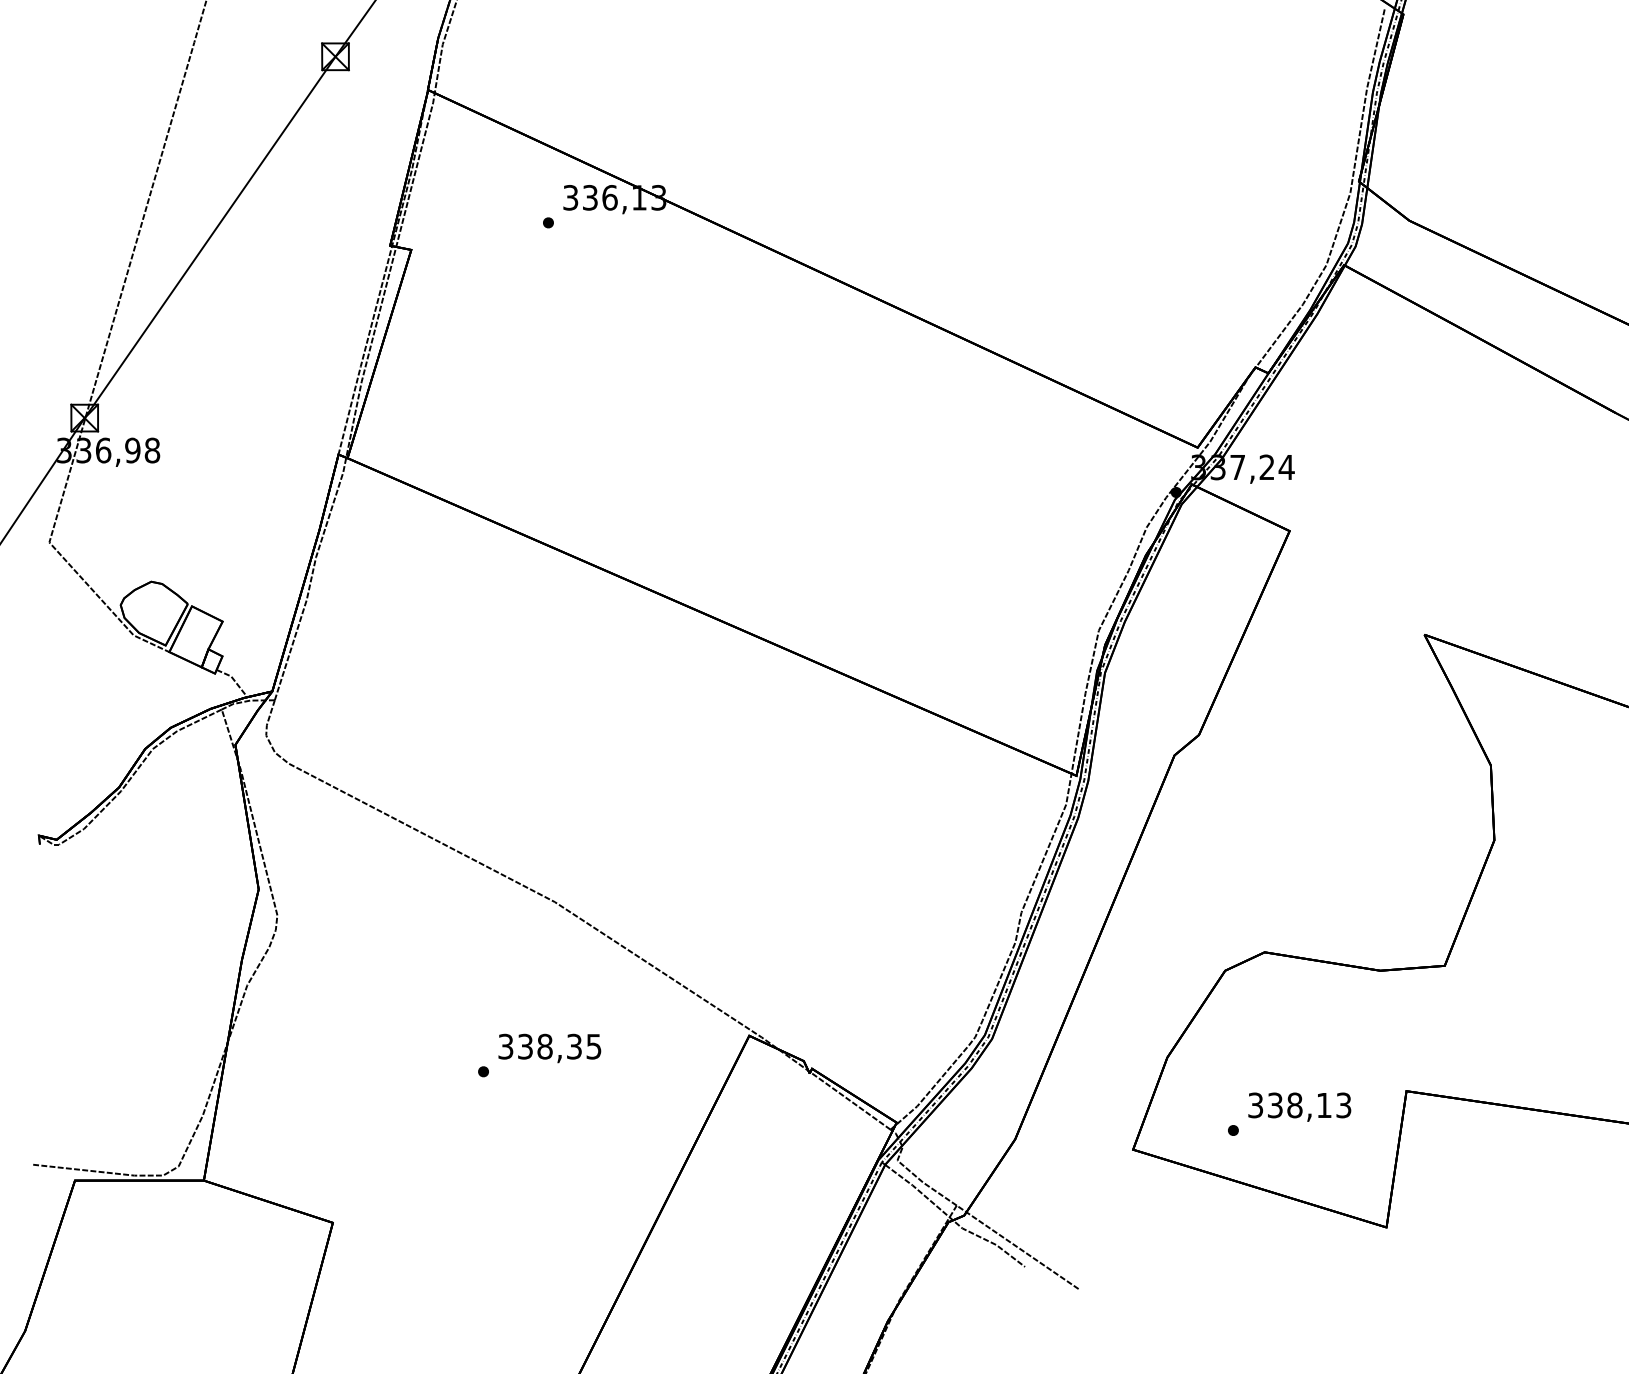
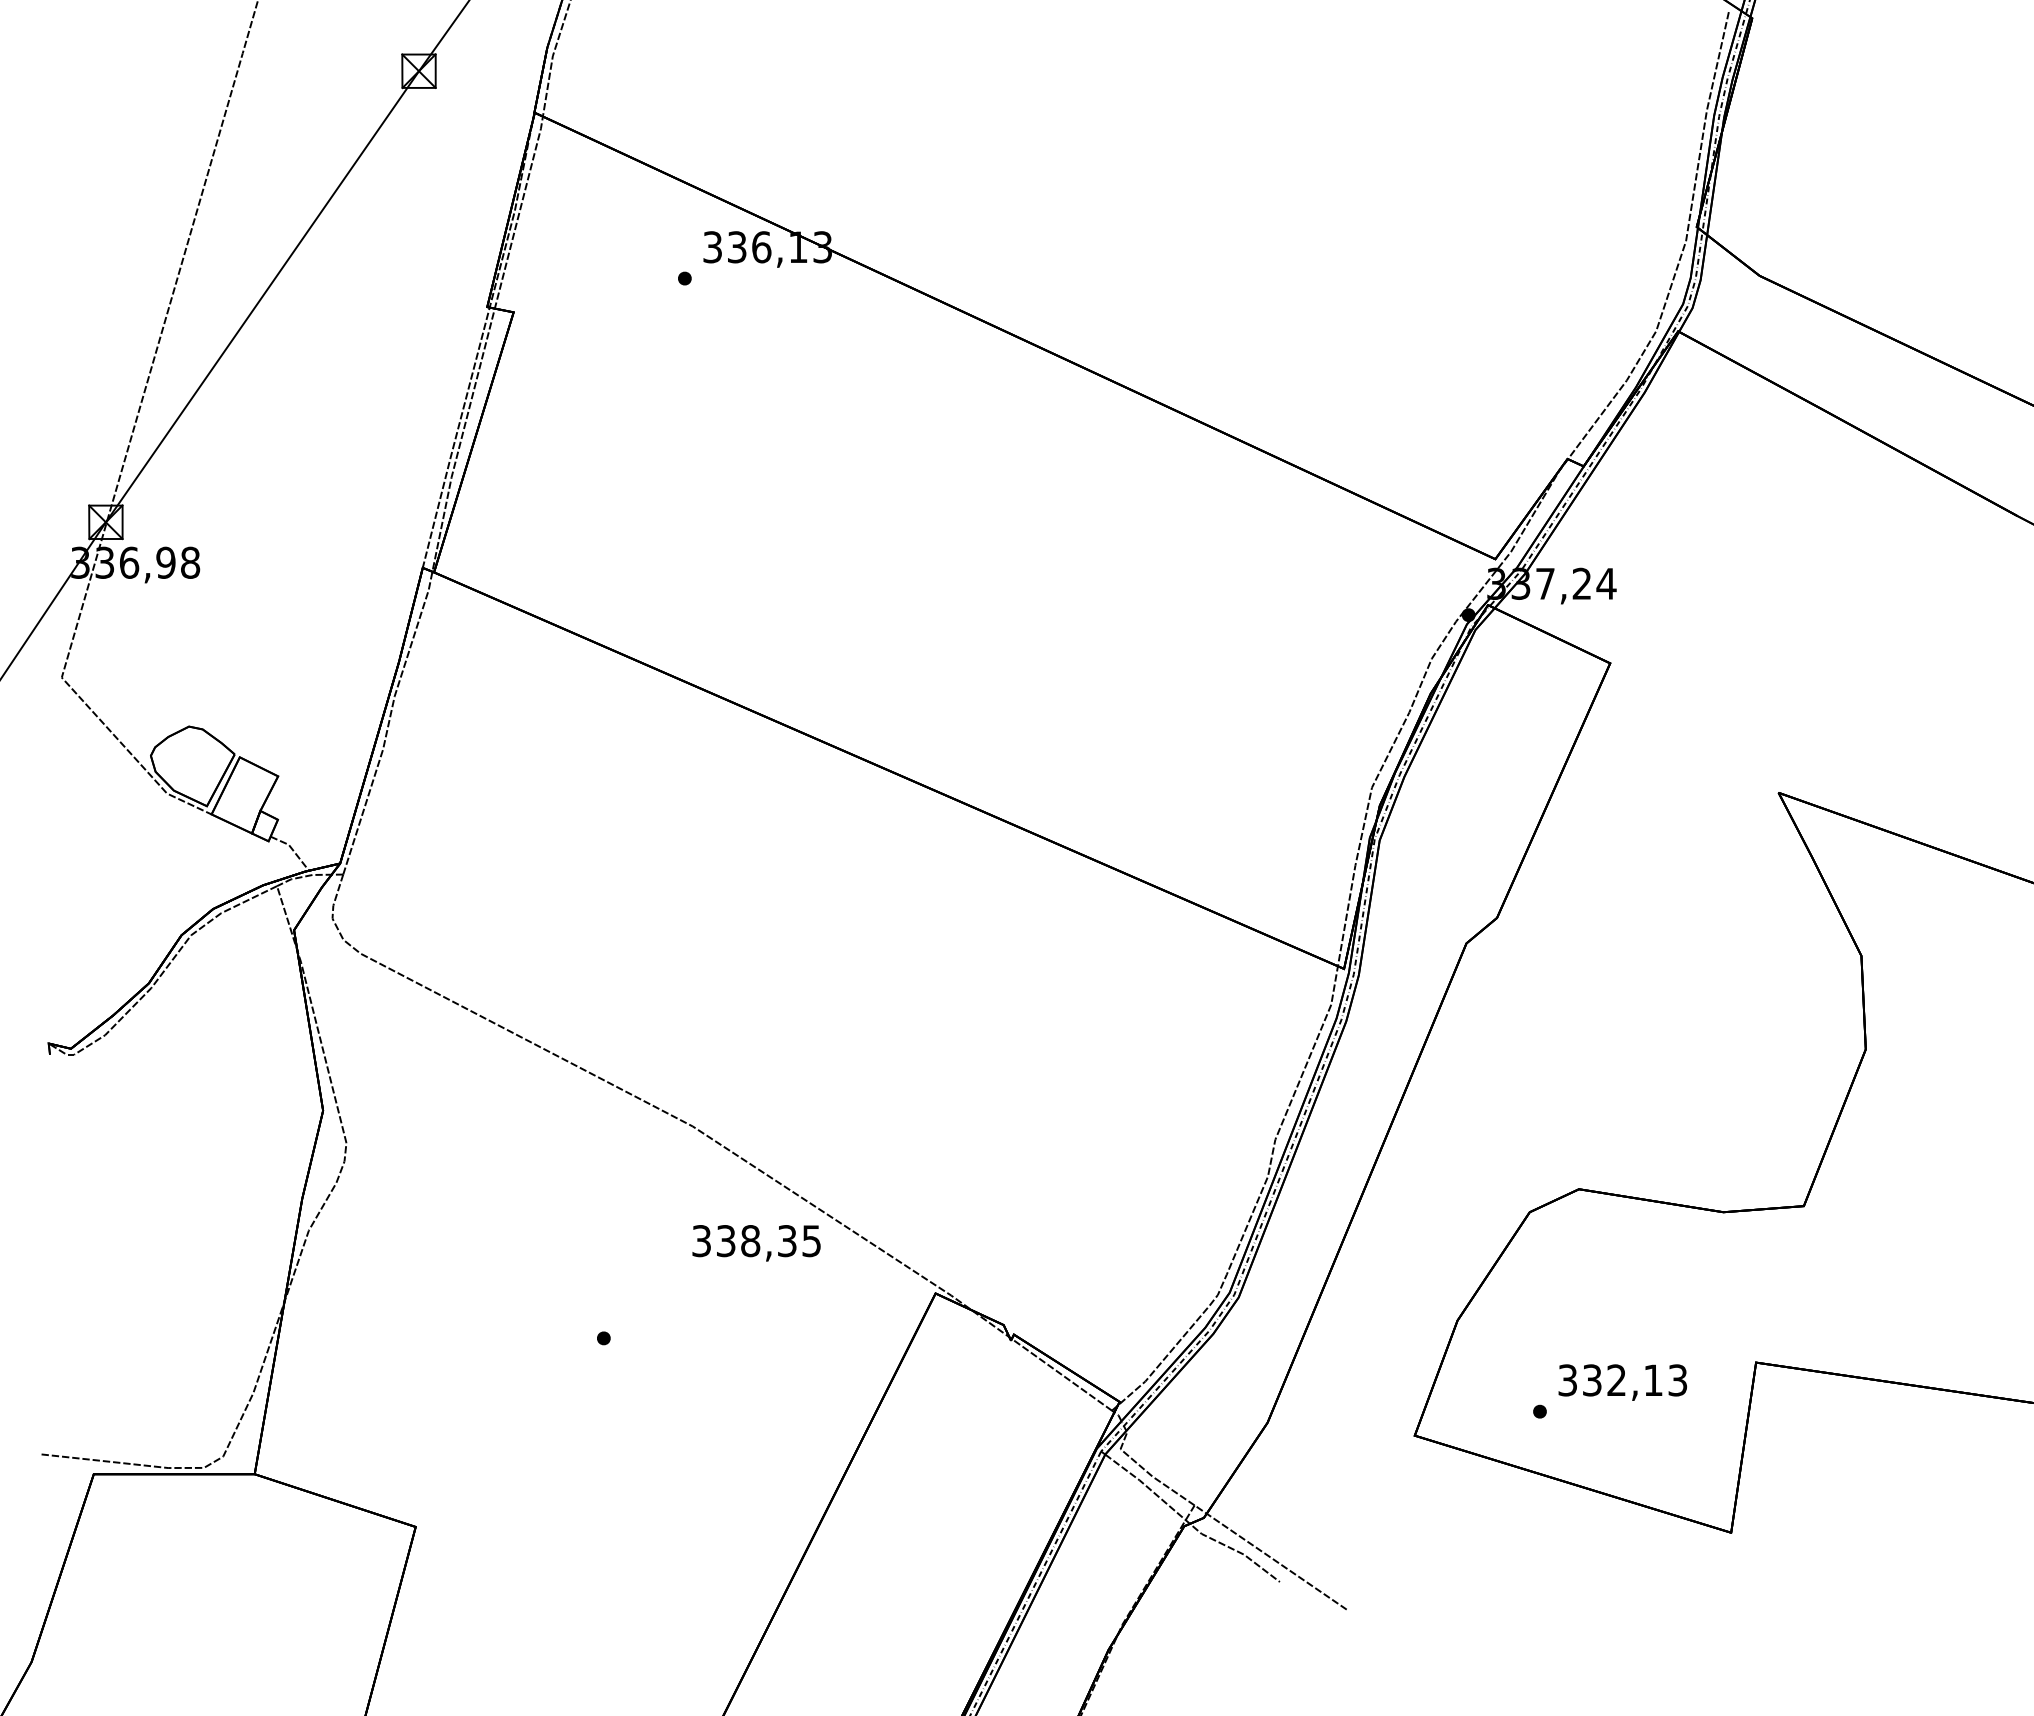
text: (549, 1048) -> (756, 1243), moved
text: (1294, 1105) -> (1616, 1380), 338,13 -> 332,13

